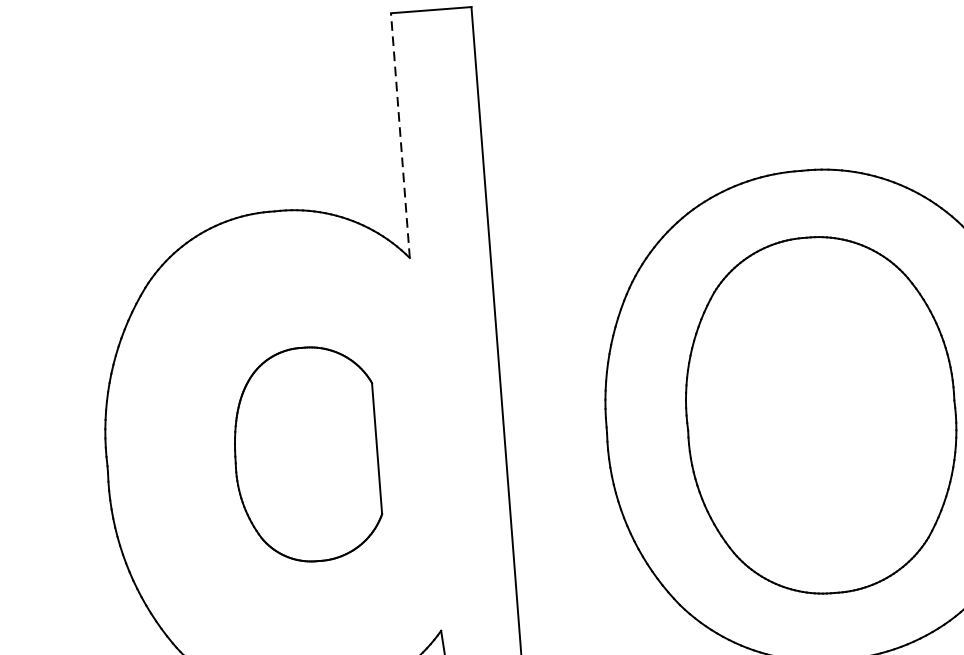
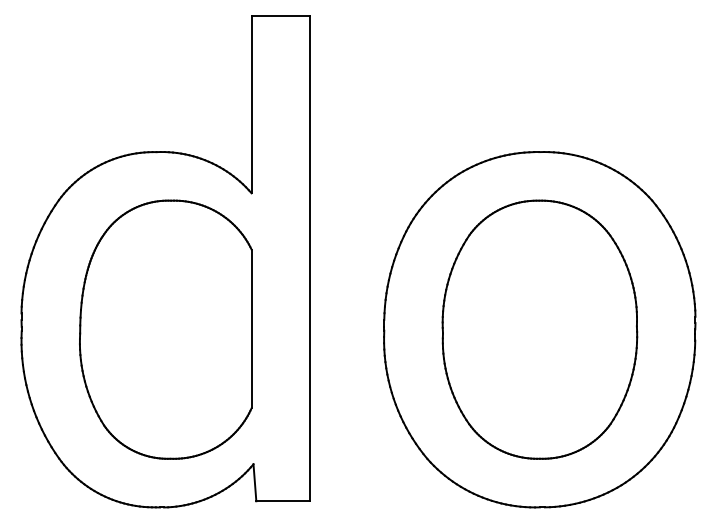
line: (400, 135) -> (251, 104), dashed -> solid
part: (305, 454) -> (165, 329), size x1.67

